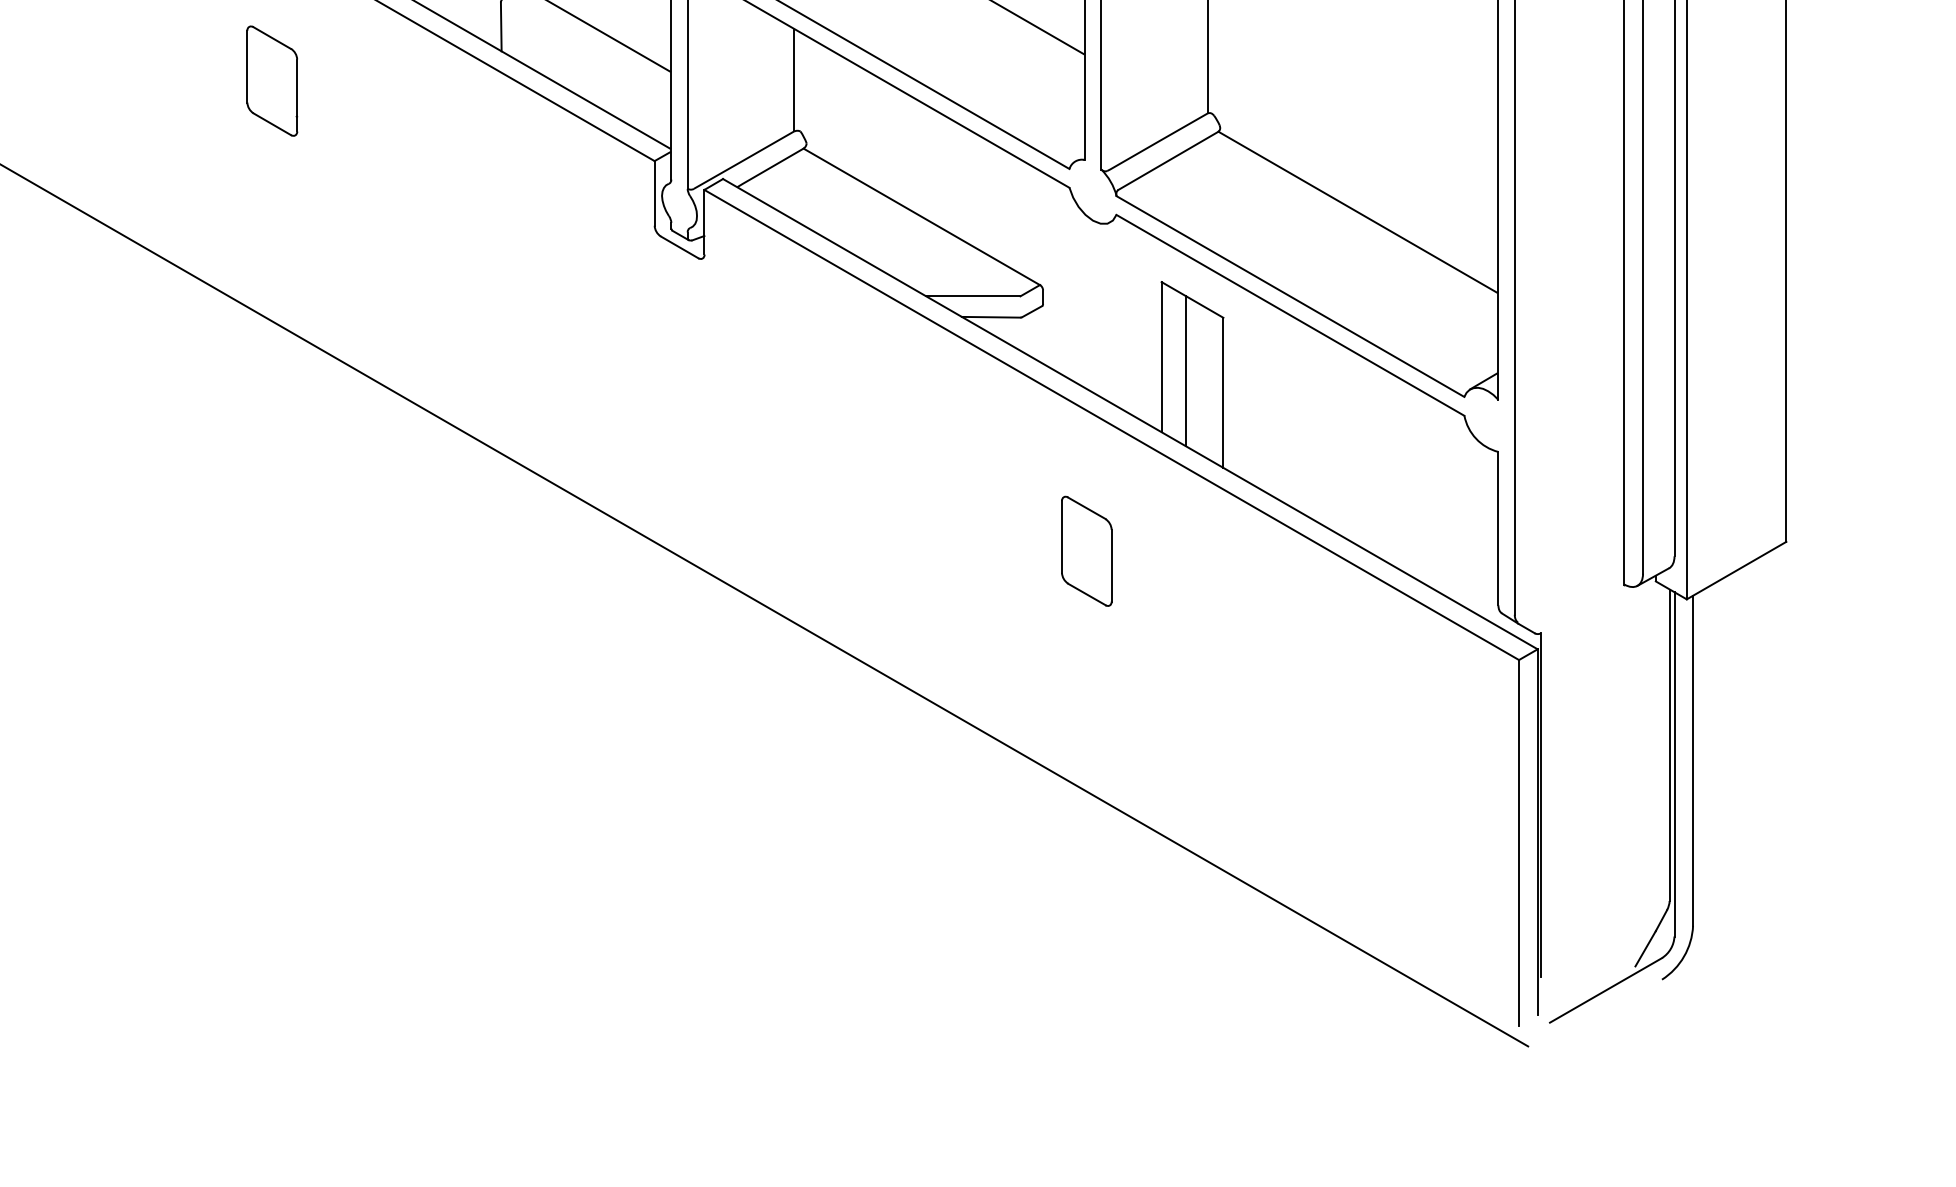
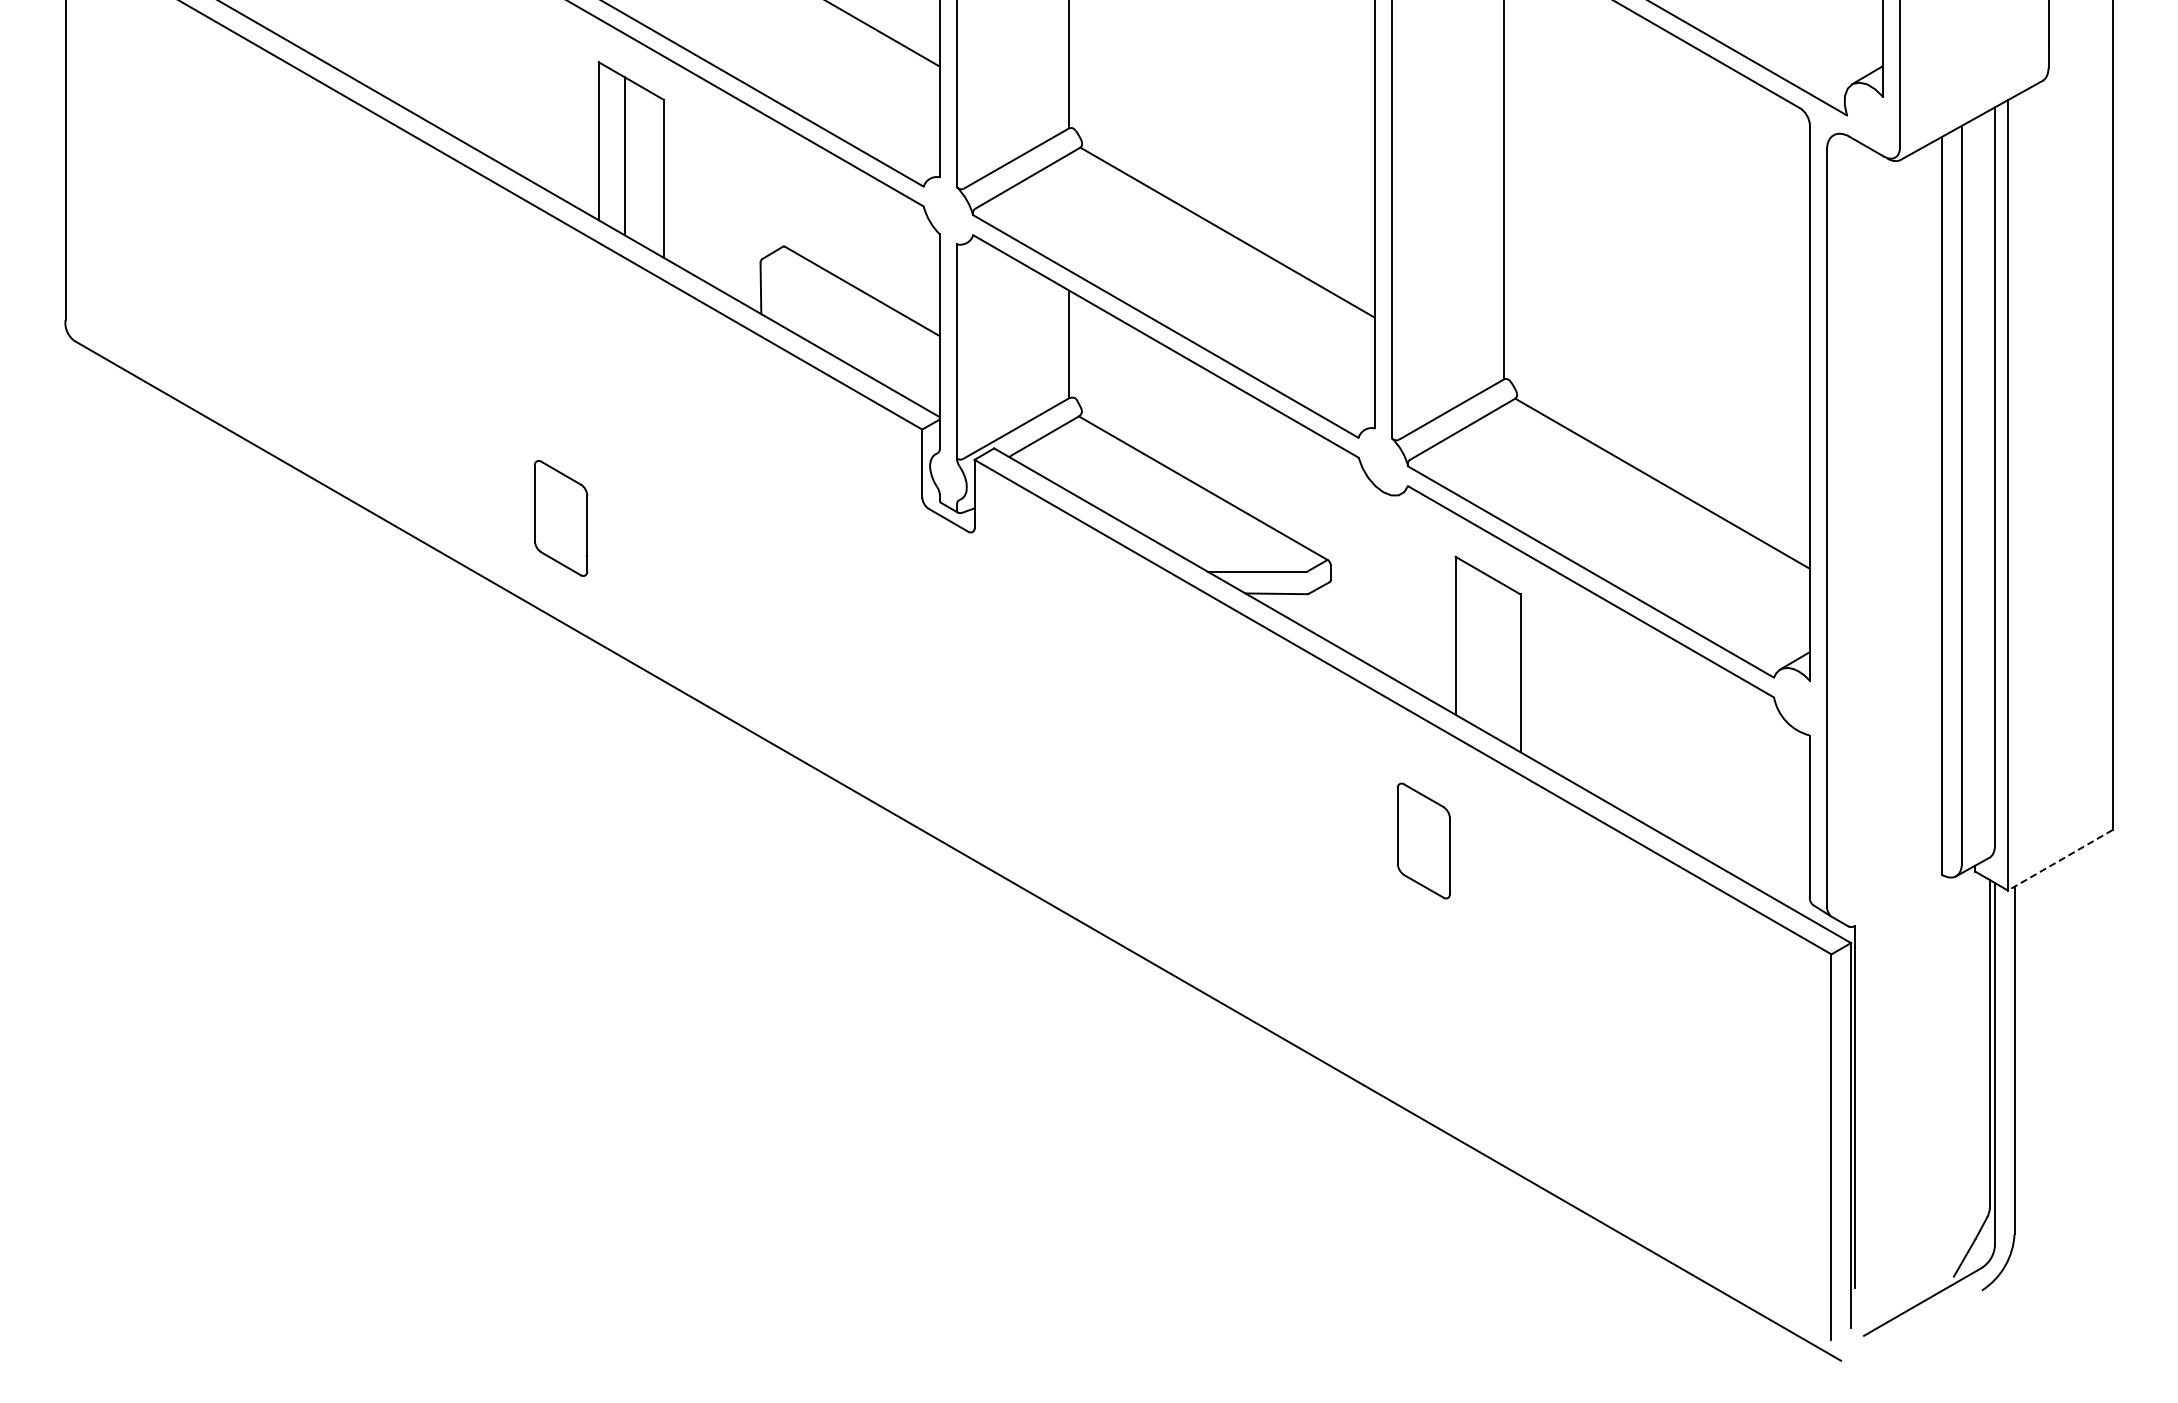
part: (272, 81) -> (561, 518), moved
line: (1186, 371) -> (1481, 650), removed
part: (1086, 550) -> (1423, 840), moved
line: (1735, 570) -> (2059, 860), solid -> dashed

